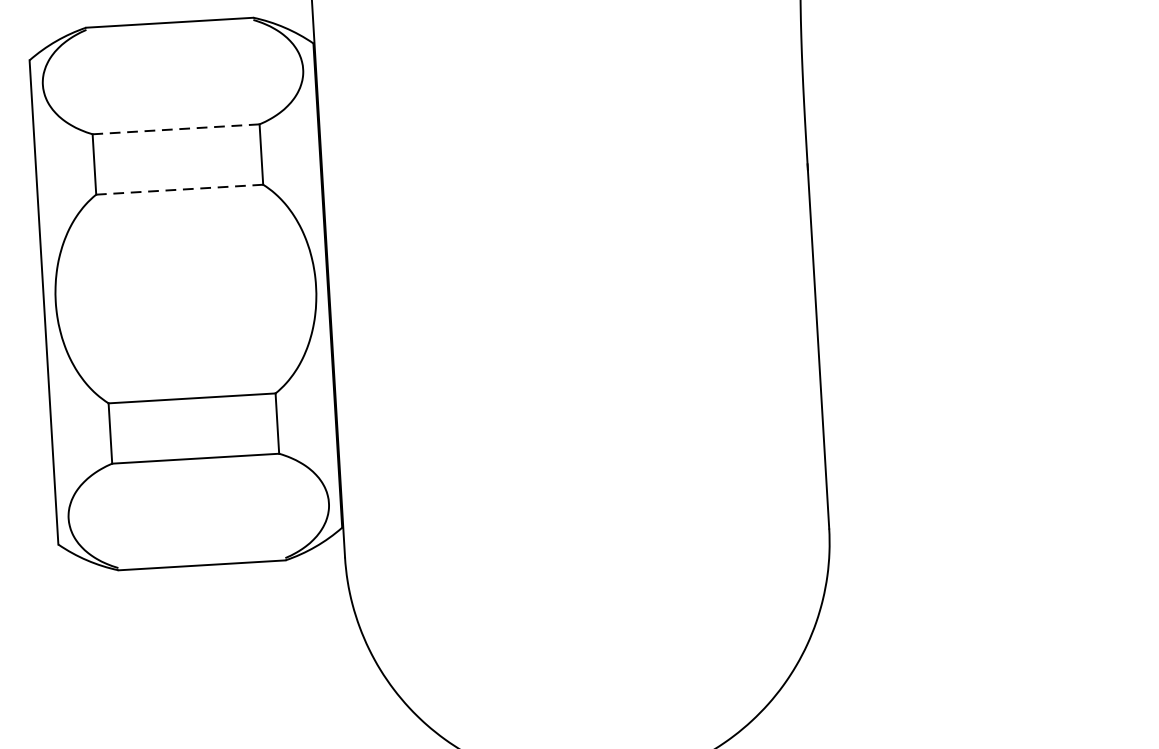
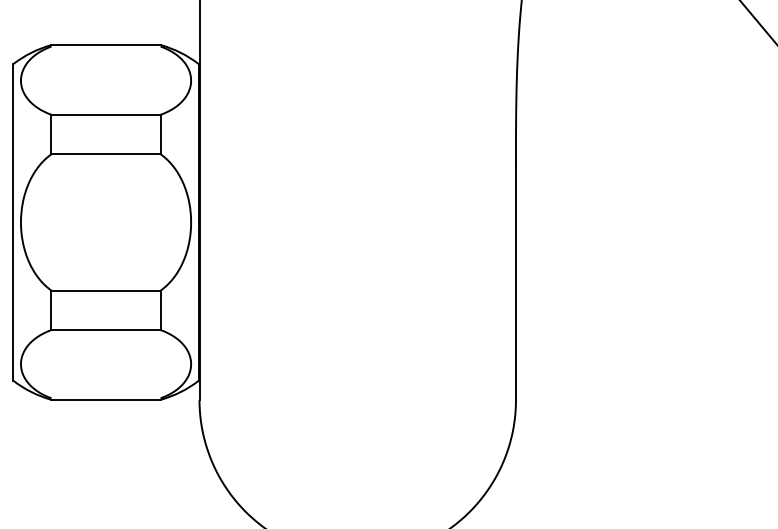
line: (176, 128) -> (106, 114), dashed -> solid
line: (180, 190) -> (106, 154), dashed -> solid

